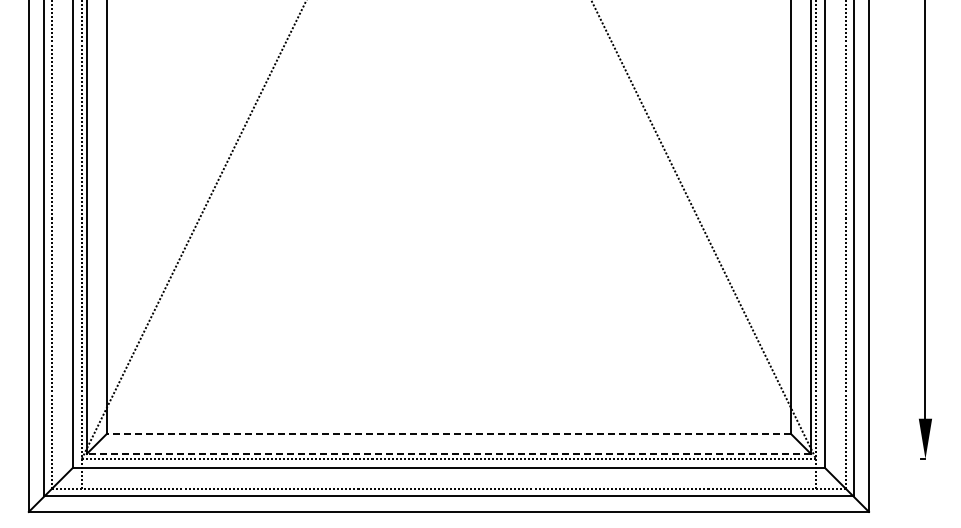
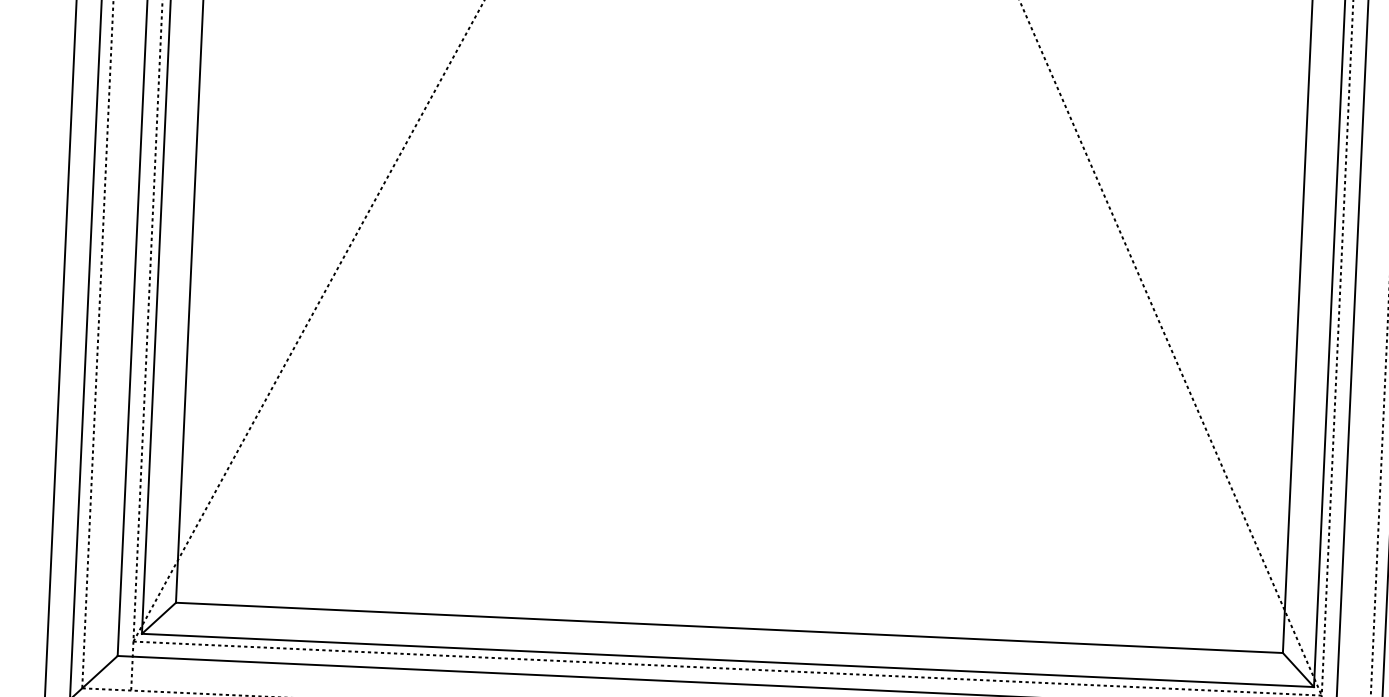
line: (448, 433) -> (728, 627), dashed -> solid
line: (448, 453) -> (727, 659), dashed -> solid

